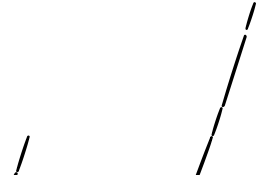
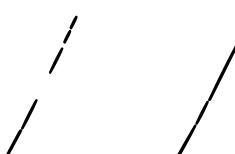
line: (48, 68) -> (63, 43), added

